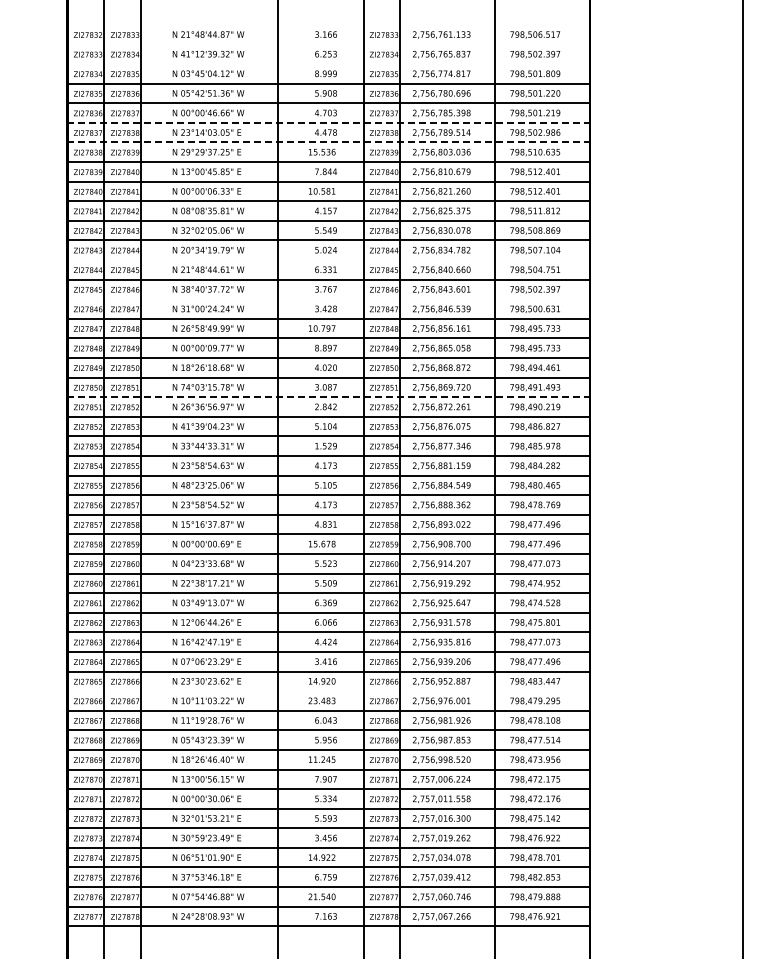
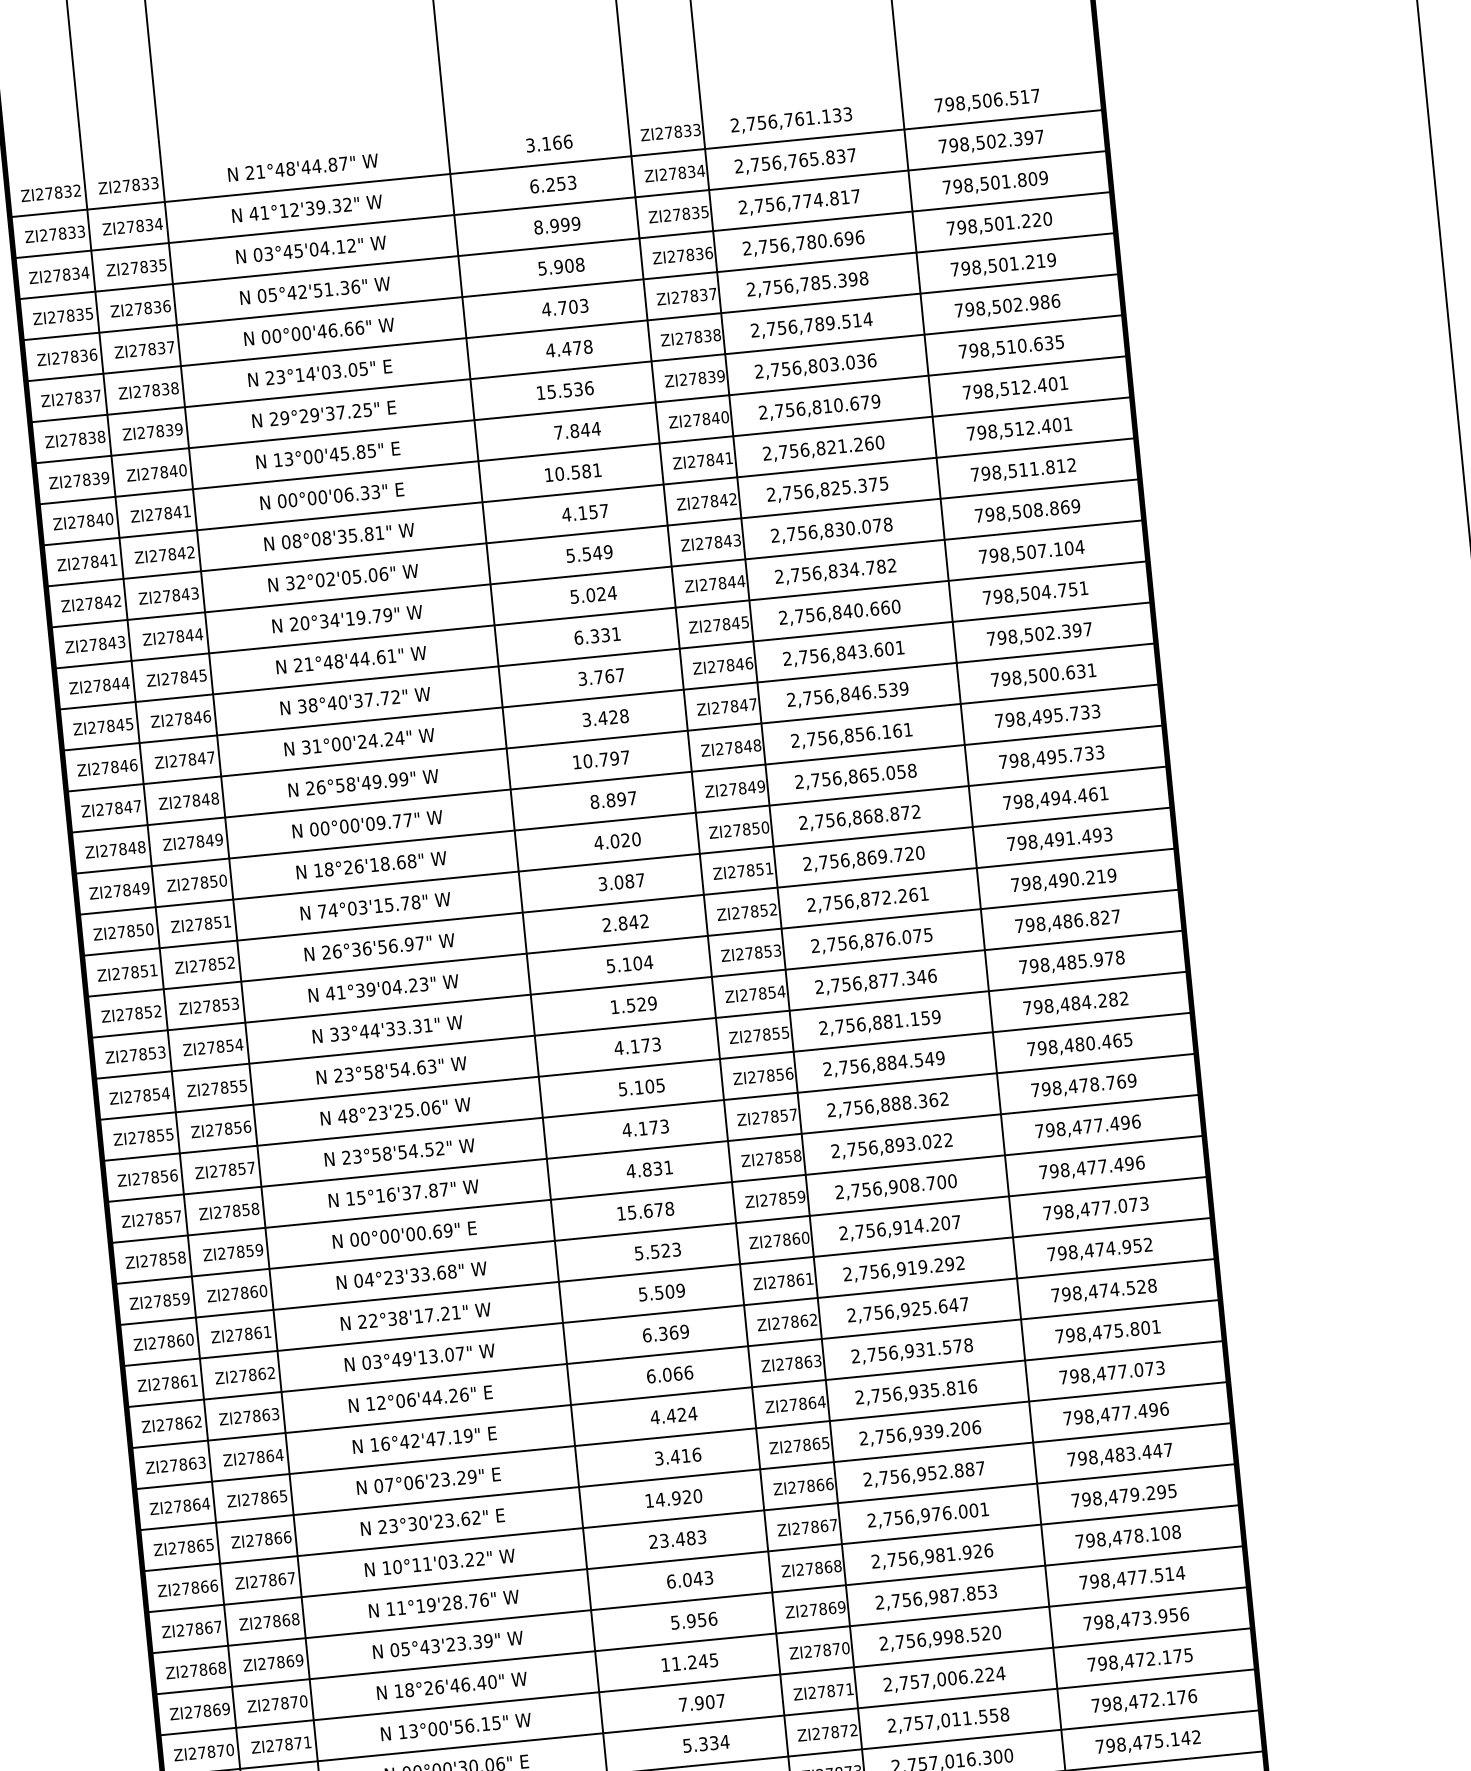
line: (328, 44) -> (556, 163), added
line: (328, 64) -> (560, 205), added
line: (329, 122) -> (574, 326), dashed -> solid
line: (329, 142) -> (578, 368), dashed -> solid
line: (328, 259) -> (600, 613), added
line: (328, 299) -> (608, 697), added
line: (329, 397) -> (631, 902), dashed -> solid
line: (328, 691) -> (689, 1518), added

